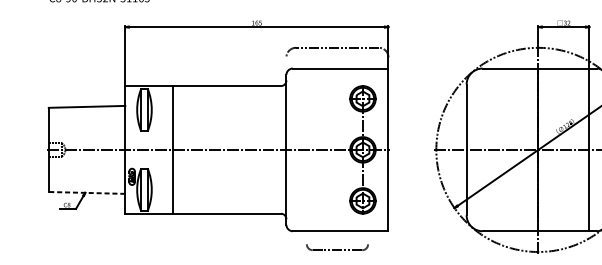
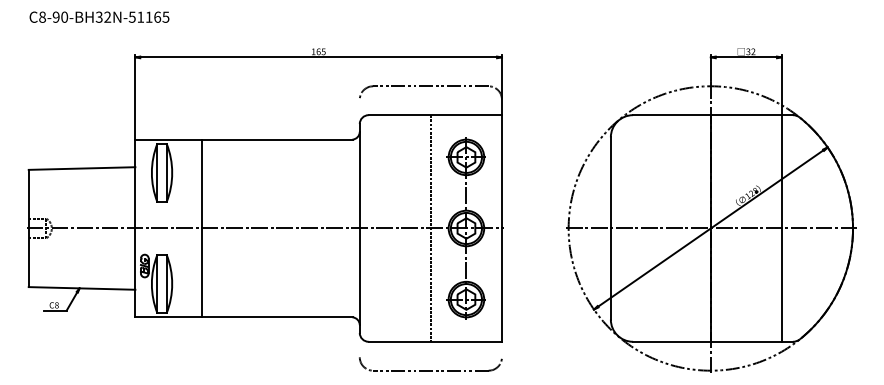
line: (337, 149) -> (430, 228), added
line: (86, 192) -> (81, 288), dashed -> solid
part: (337, 247) -> (430, 364), size x1.67

